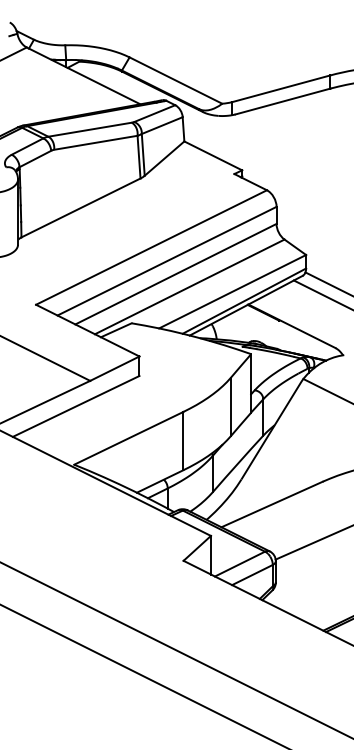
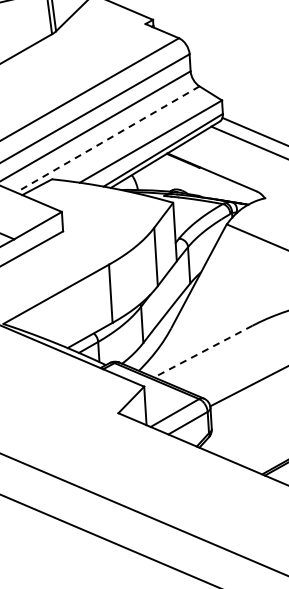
line: (189, 286) -> (107, 139), solid -> dashed
line: (272, 504) -> (203, 351), solid -> dashed

